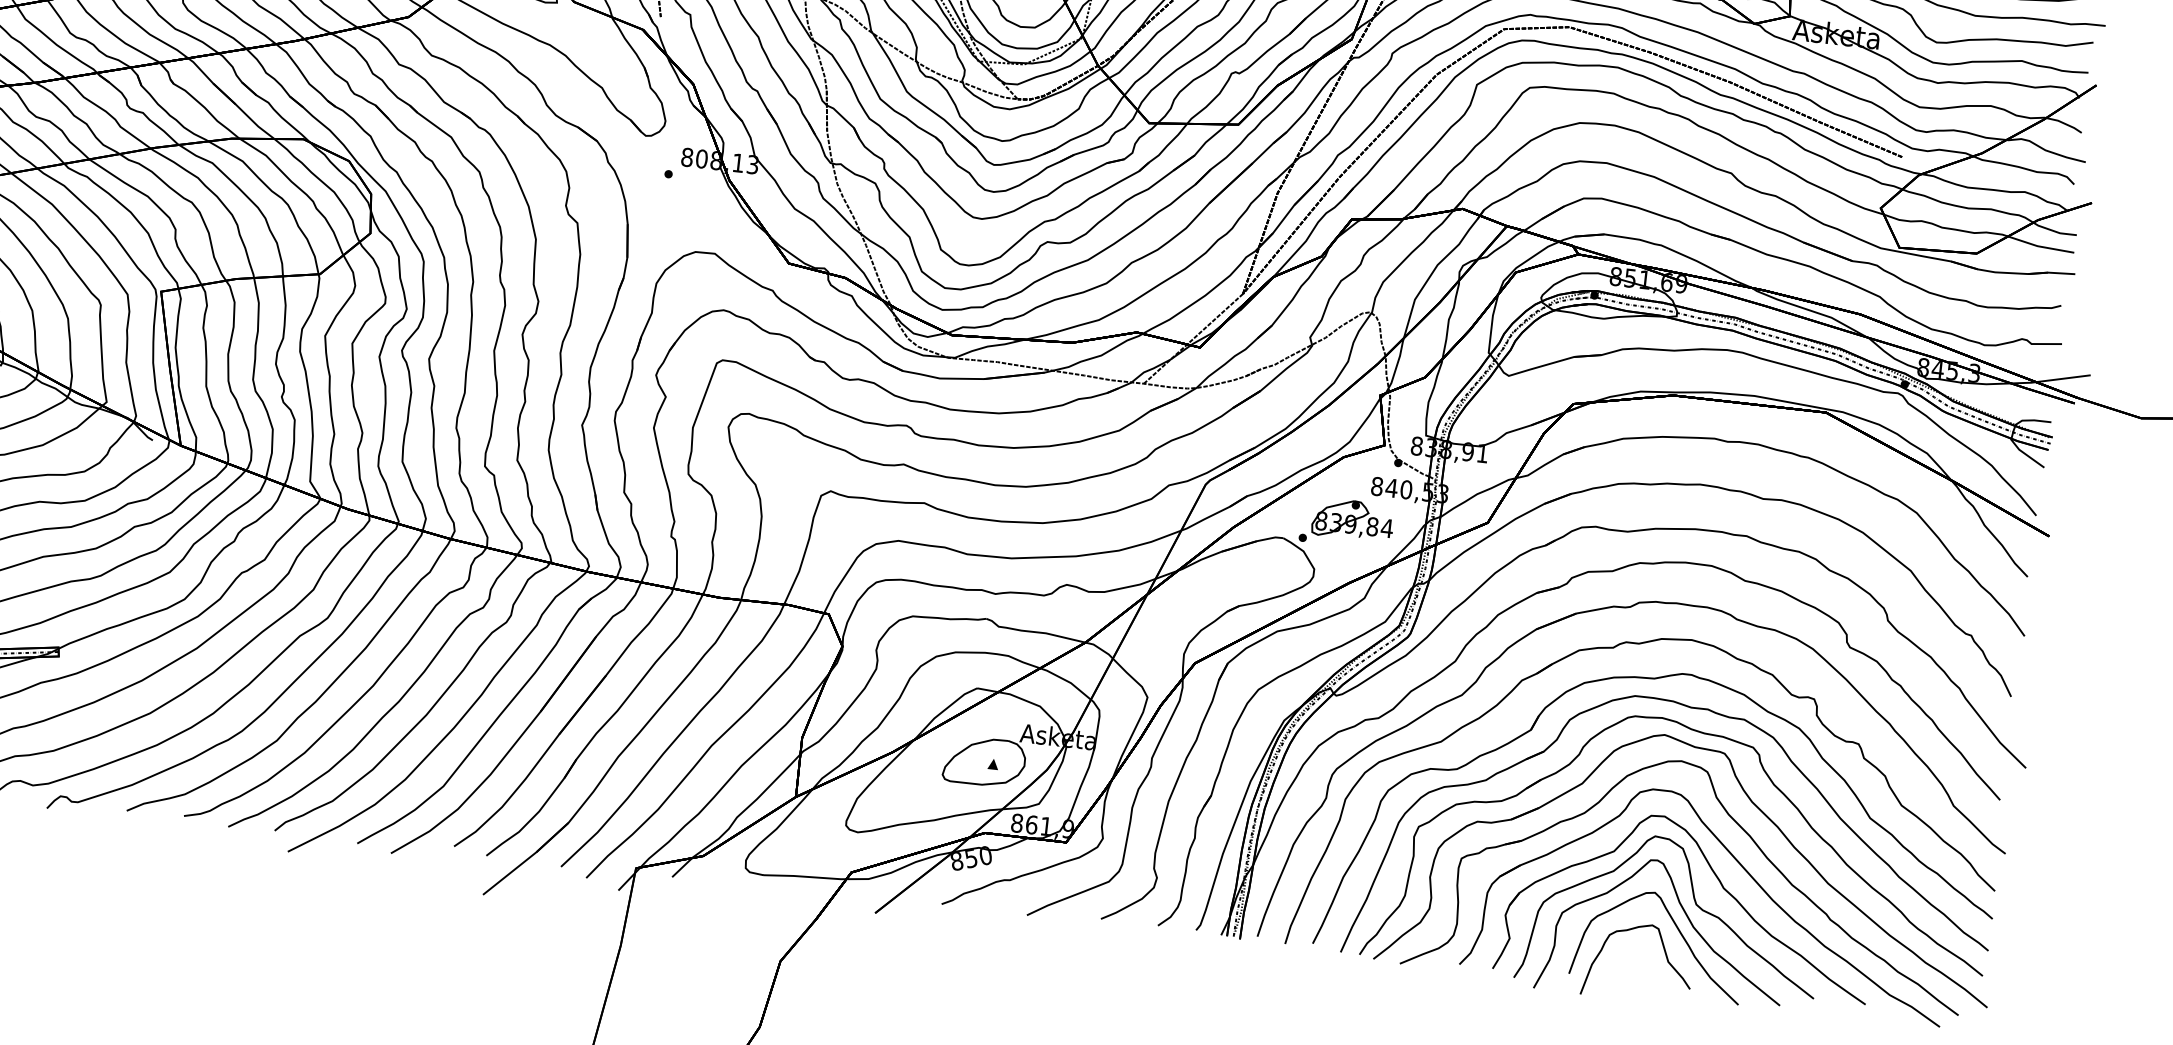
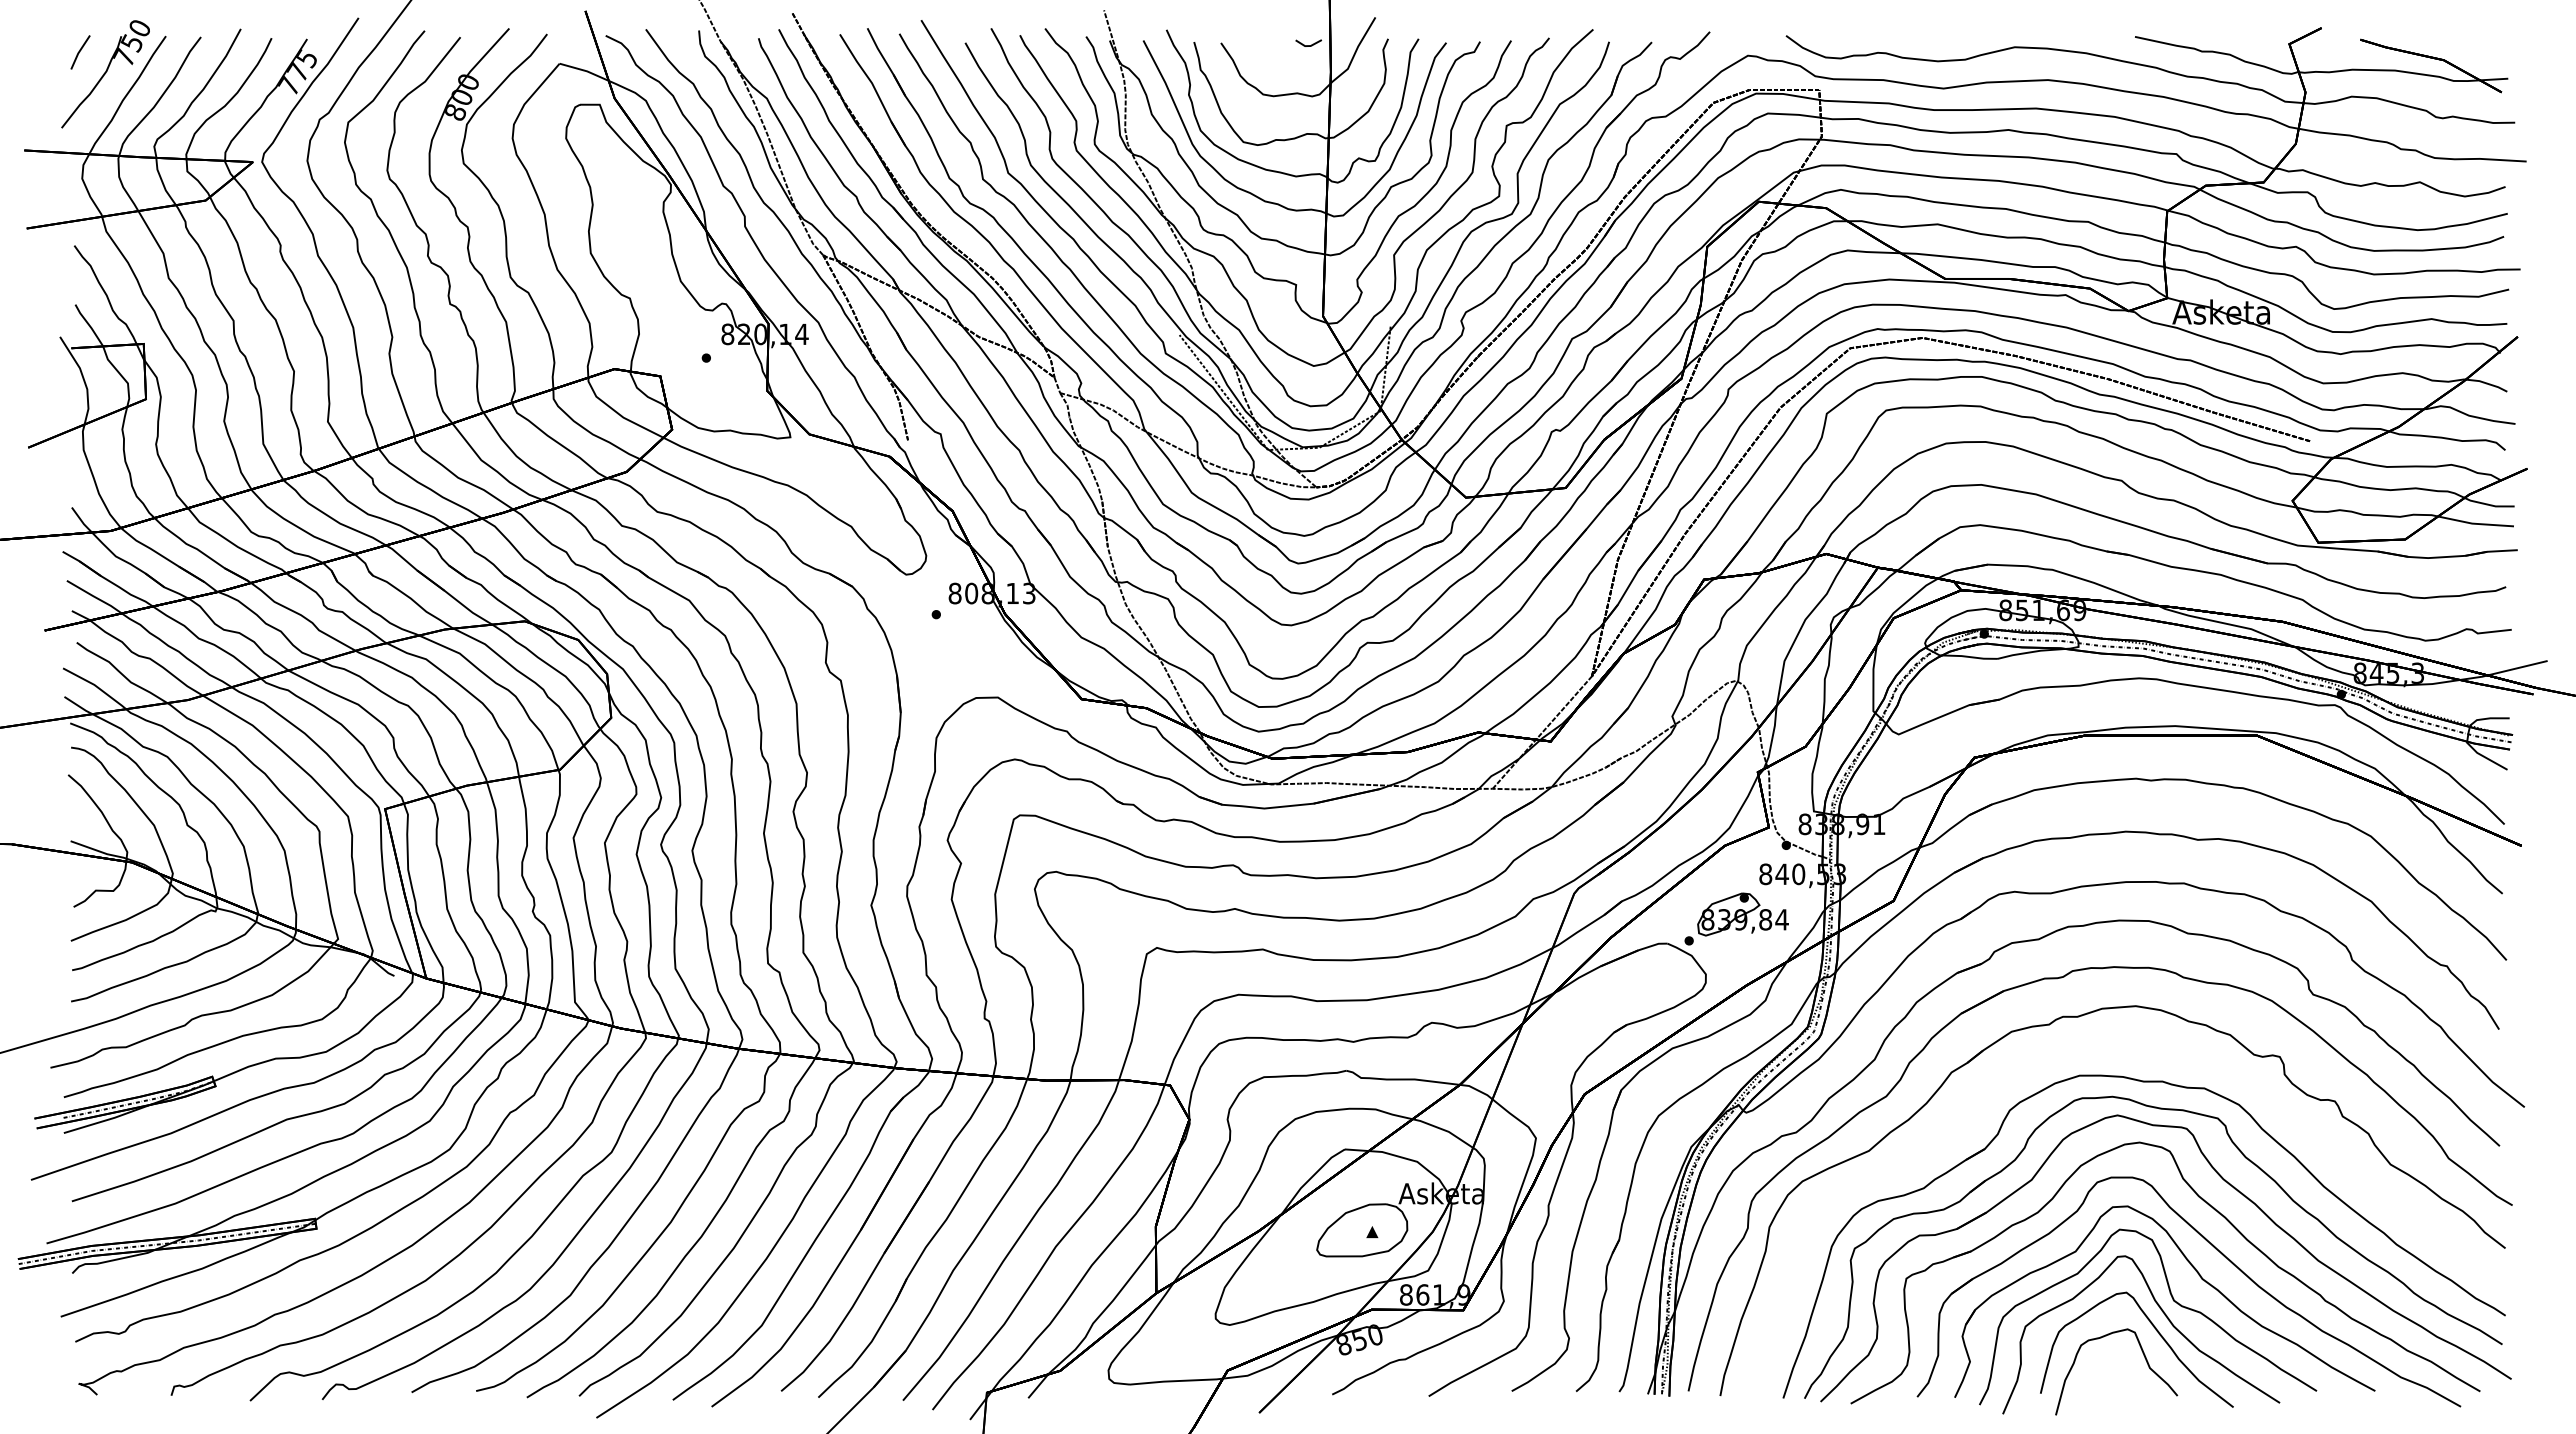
part: (1655, 679) -> (2100, 1054), removed

